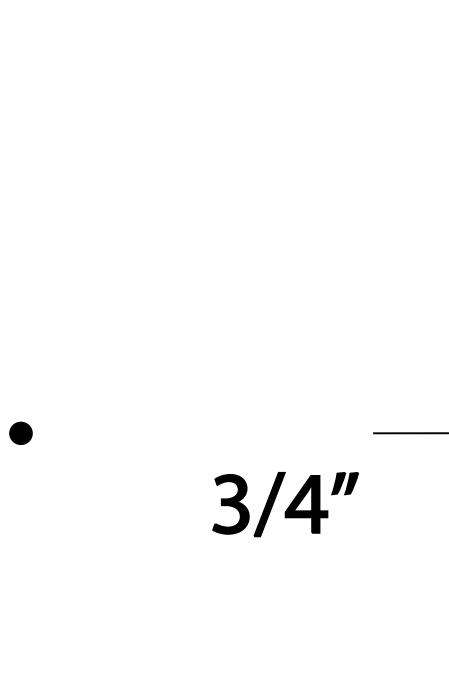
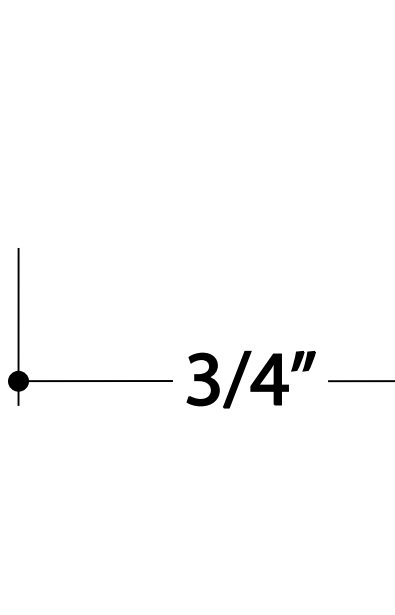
line: (21, 371) -> (18, 326), added
line: (111, 433) -> (98, 381), added
part: (285, 504) -> (251, 379), moved

